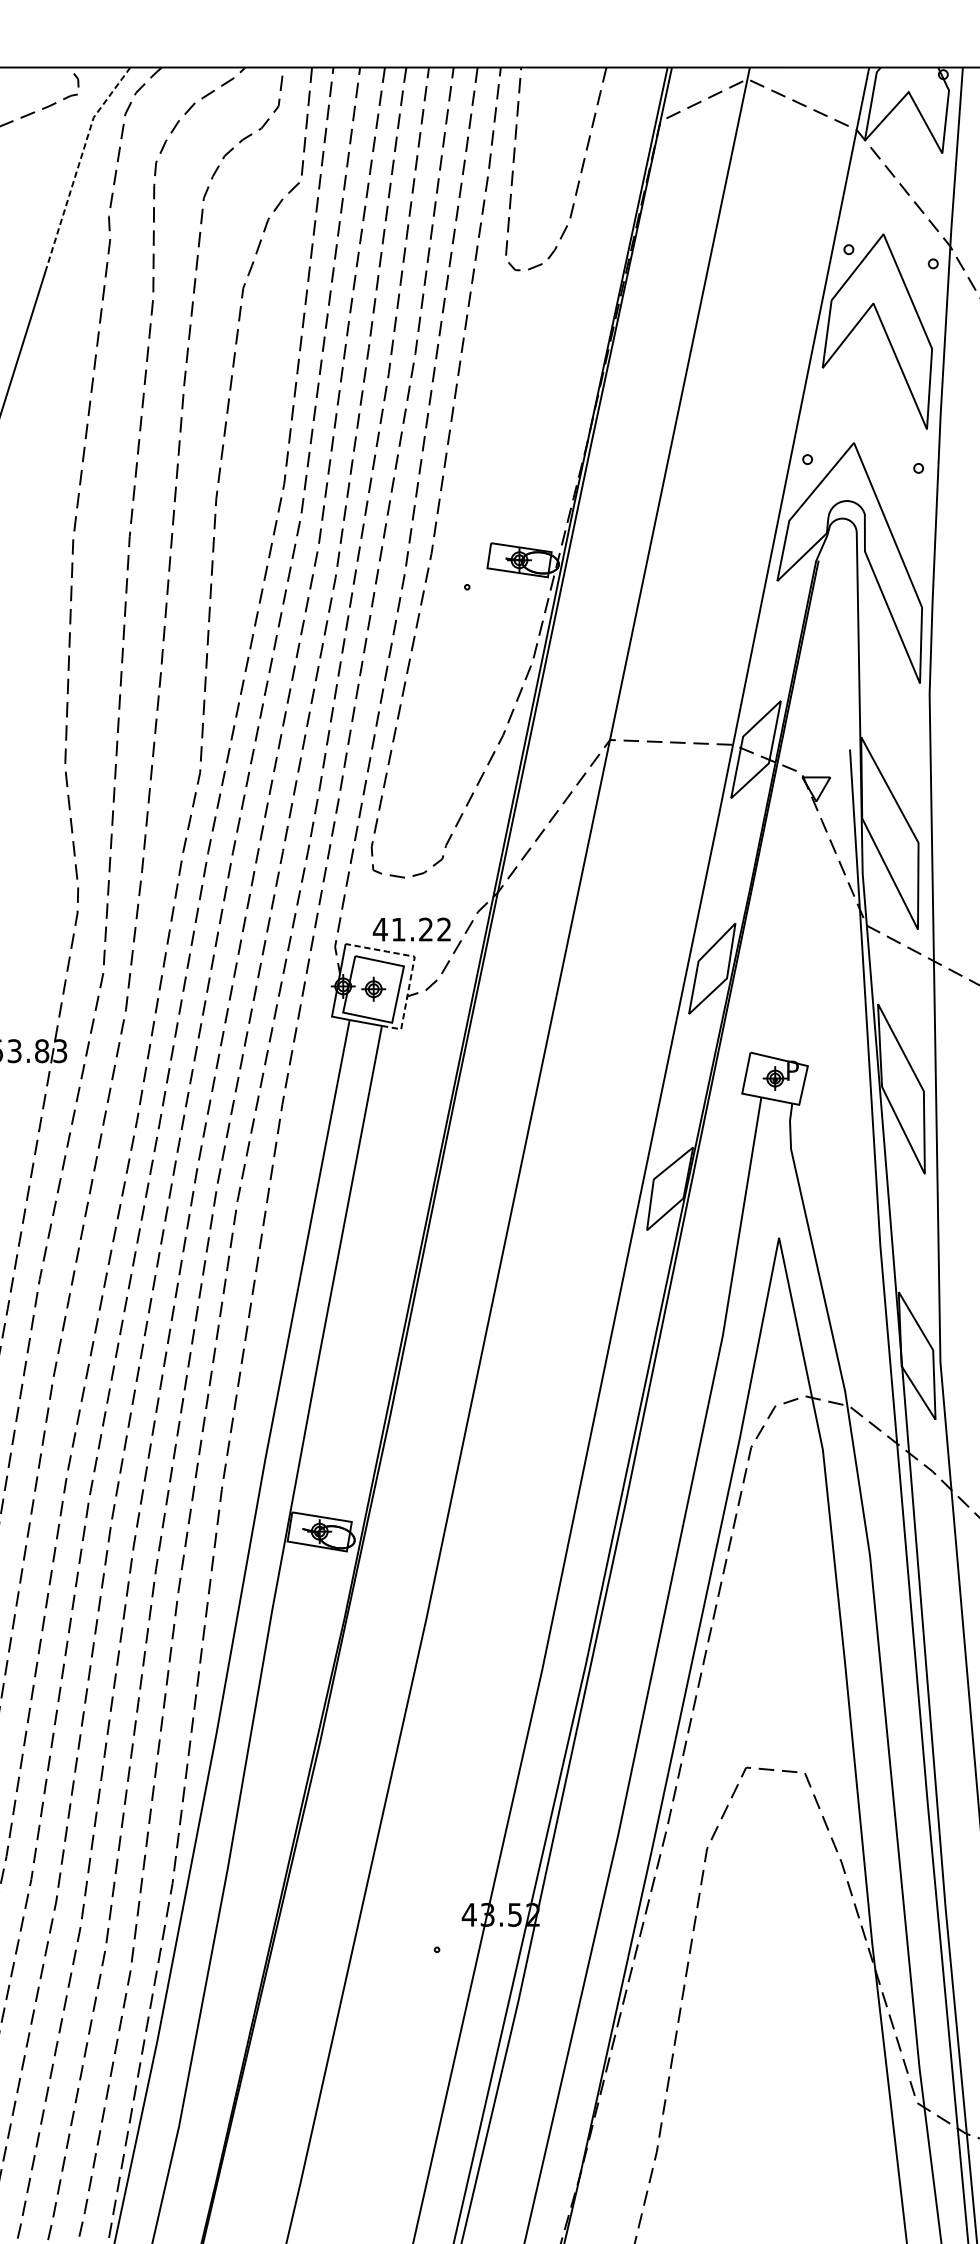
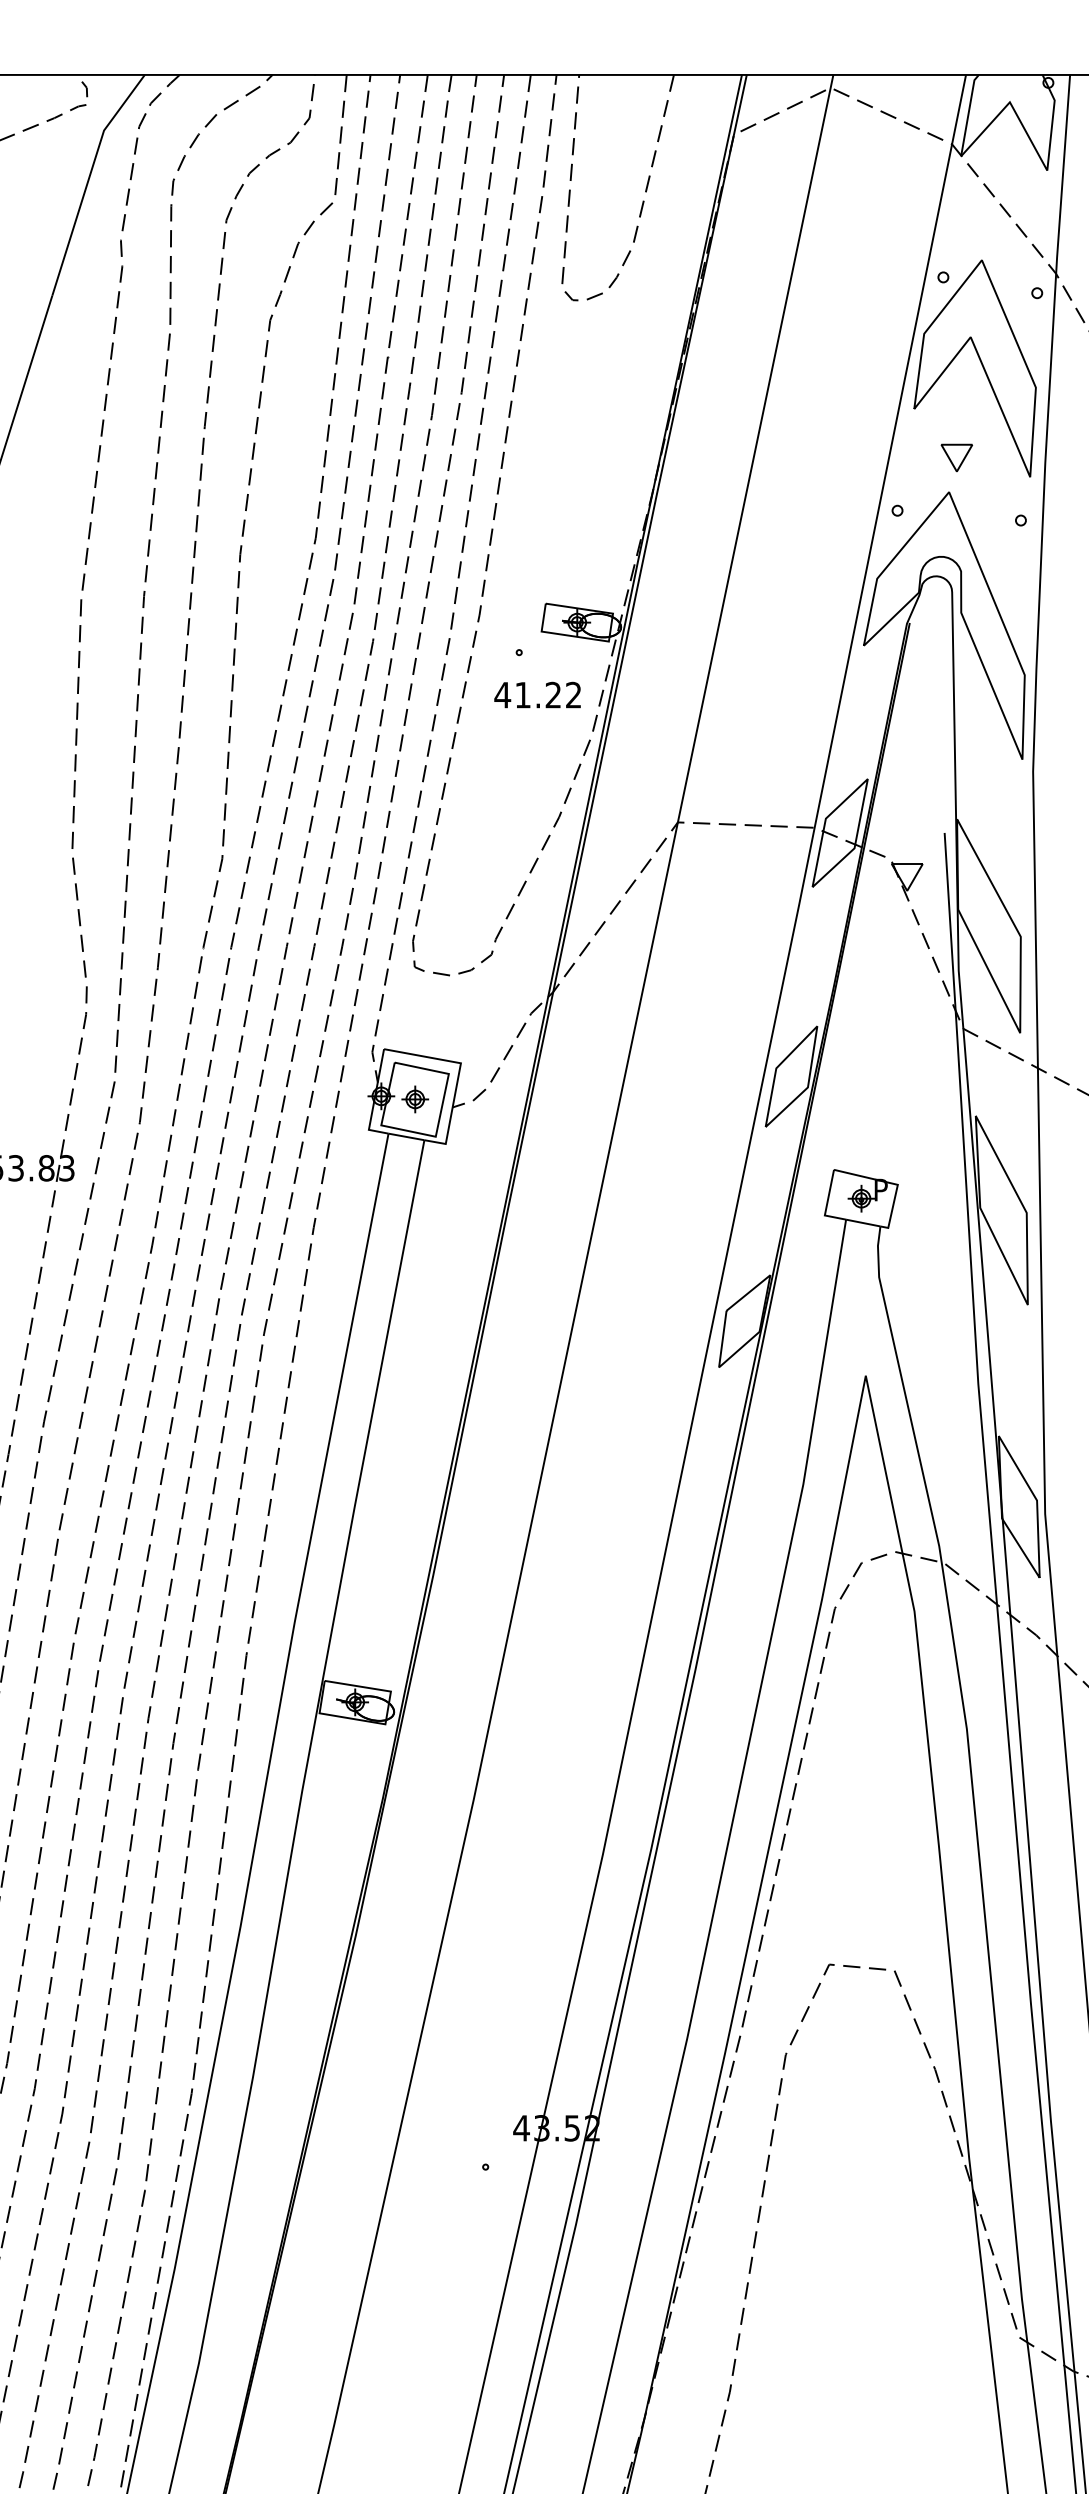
line: (79, 161) -> (88, 179), dashed -> solid
part: (860, 411) -> (956, 457), added
text: (411, 929) -> (537, 694), moved
line: (412, 967) -> (458, 1075), dashed -> solid

